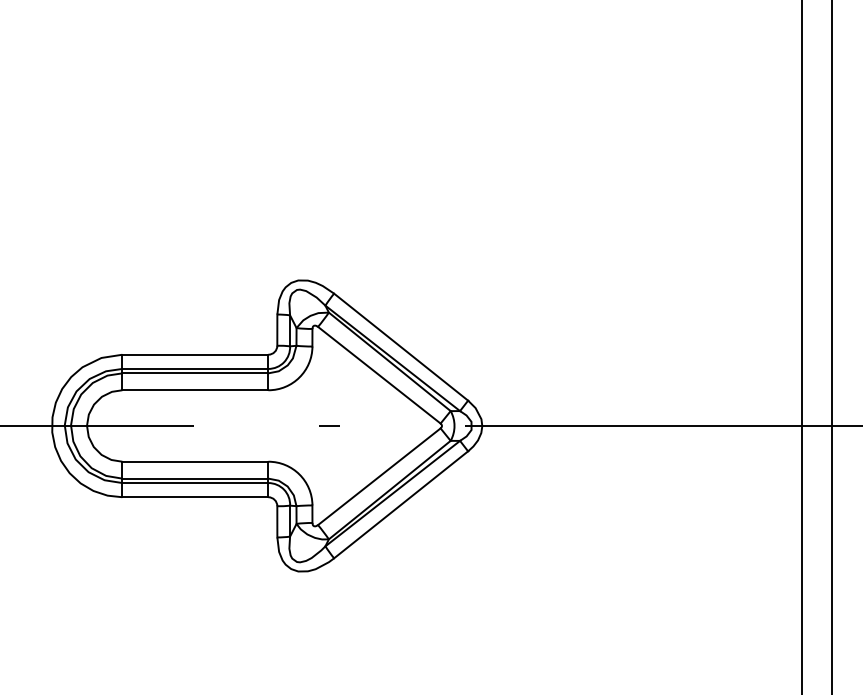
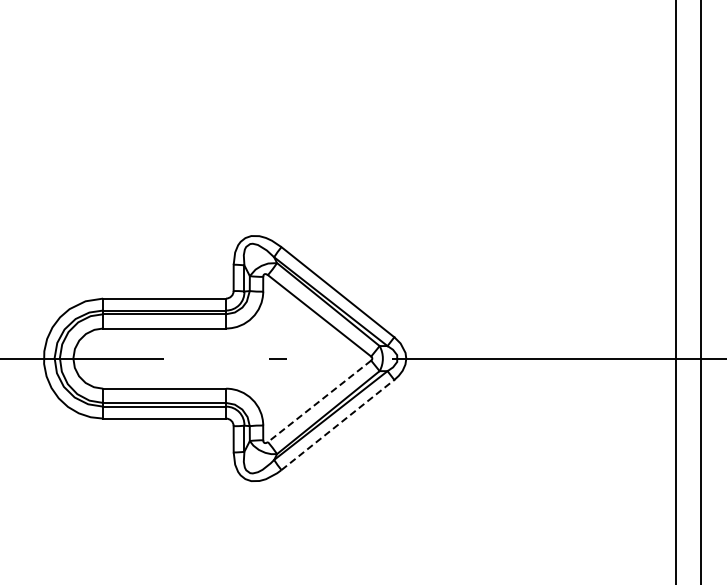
line: (379, 476) -> (319, 401), solid -> dashed
line: (401, 504) -> (338, 424), solid -> dashed

